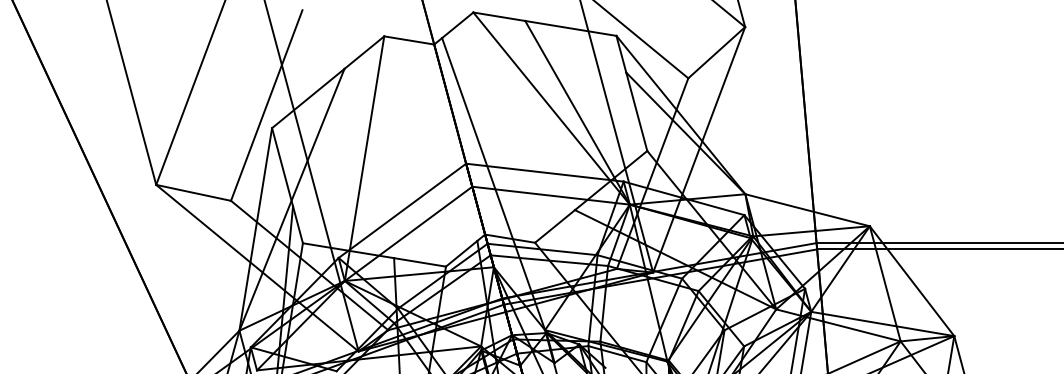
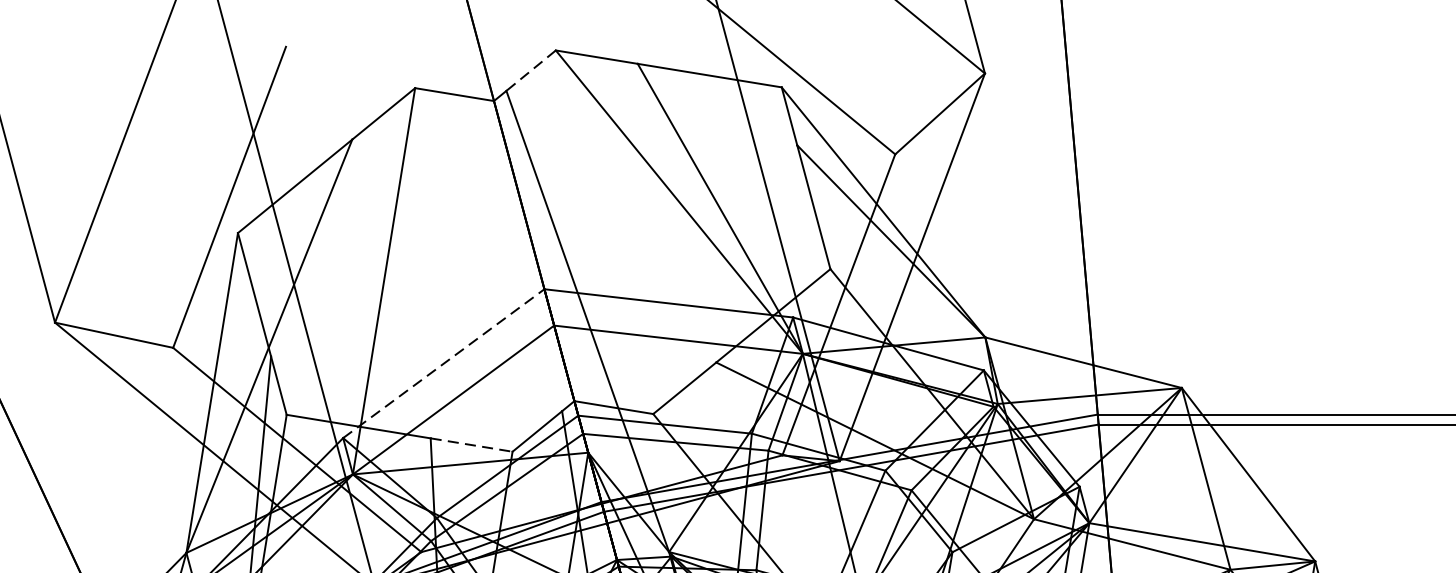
line: (457, 25) -> (530, 70), solid -> dashed
line: (402, 210) -> (443, 363), solid -> dashed
line: (420, 262) -> (472, 445), solid -> dashed

